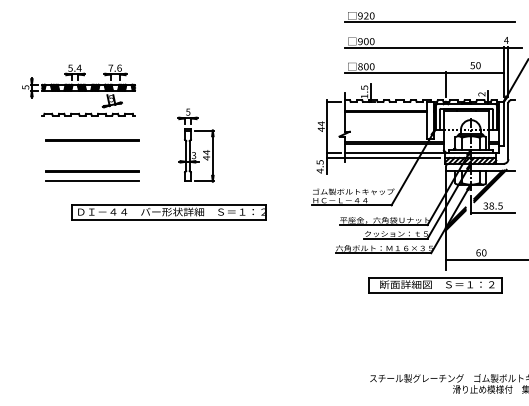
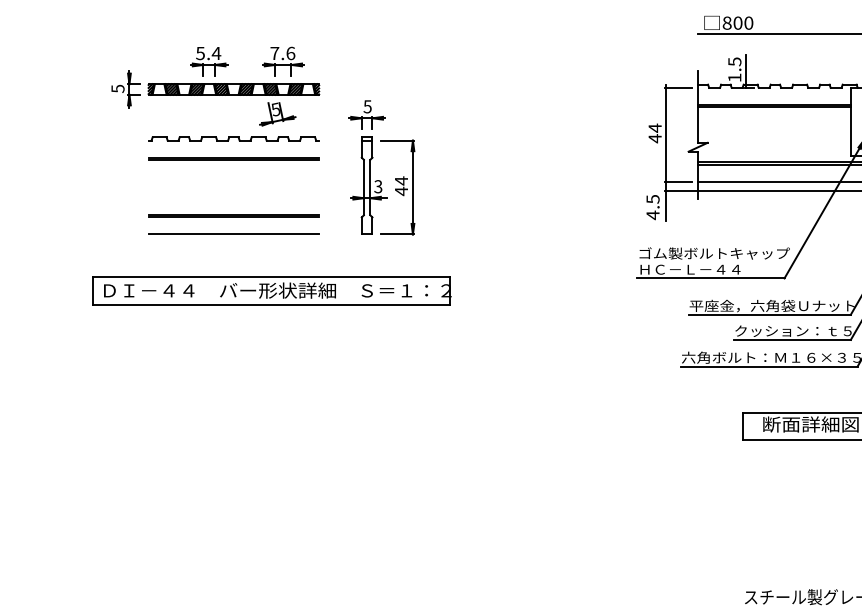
part: (78, 90) -> (215, 94), moved
part: (195, 145) -> (381, 168), moved
part: (168, 212) -> (270, 291), moved

